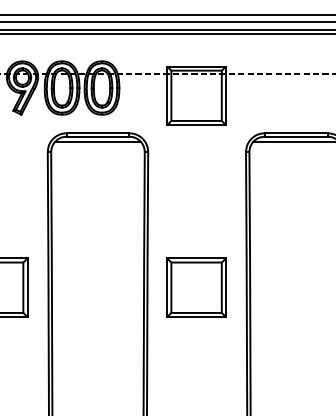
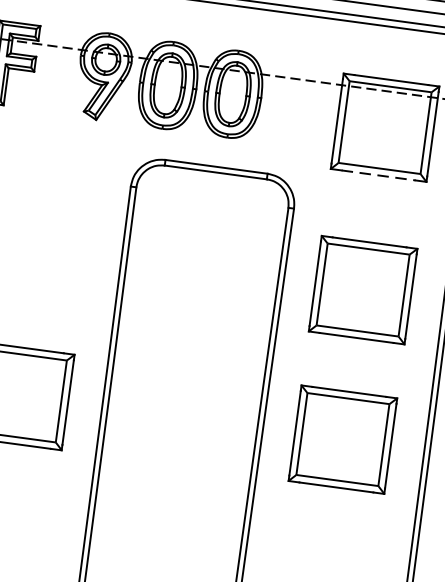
line: (196, 125) -> (378, 175), solid -> dashed
line: (97, 142) -> (213, 181), removed
part: (196, 195) -> (363, 289), added

